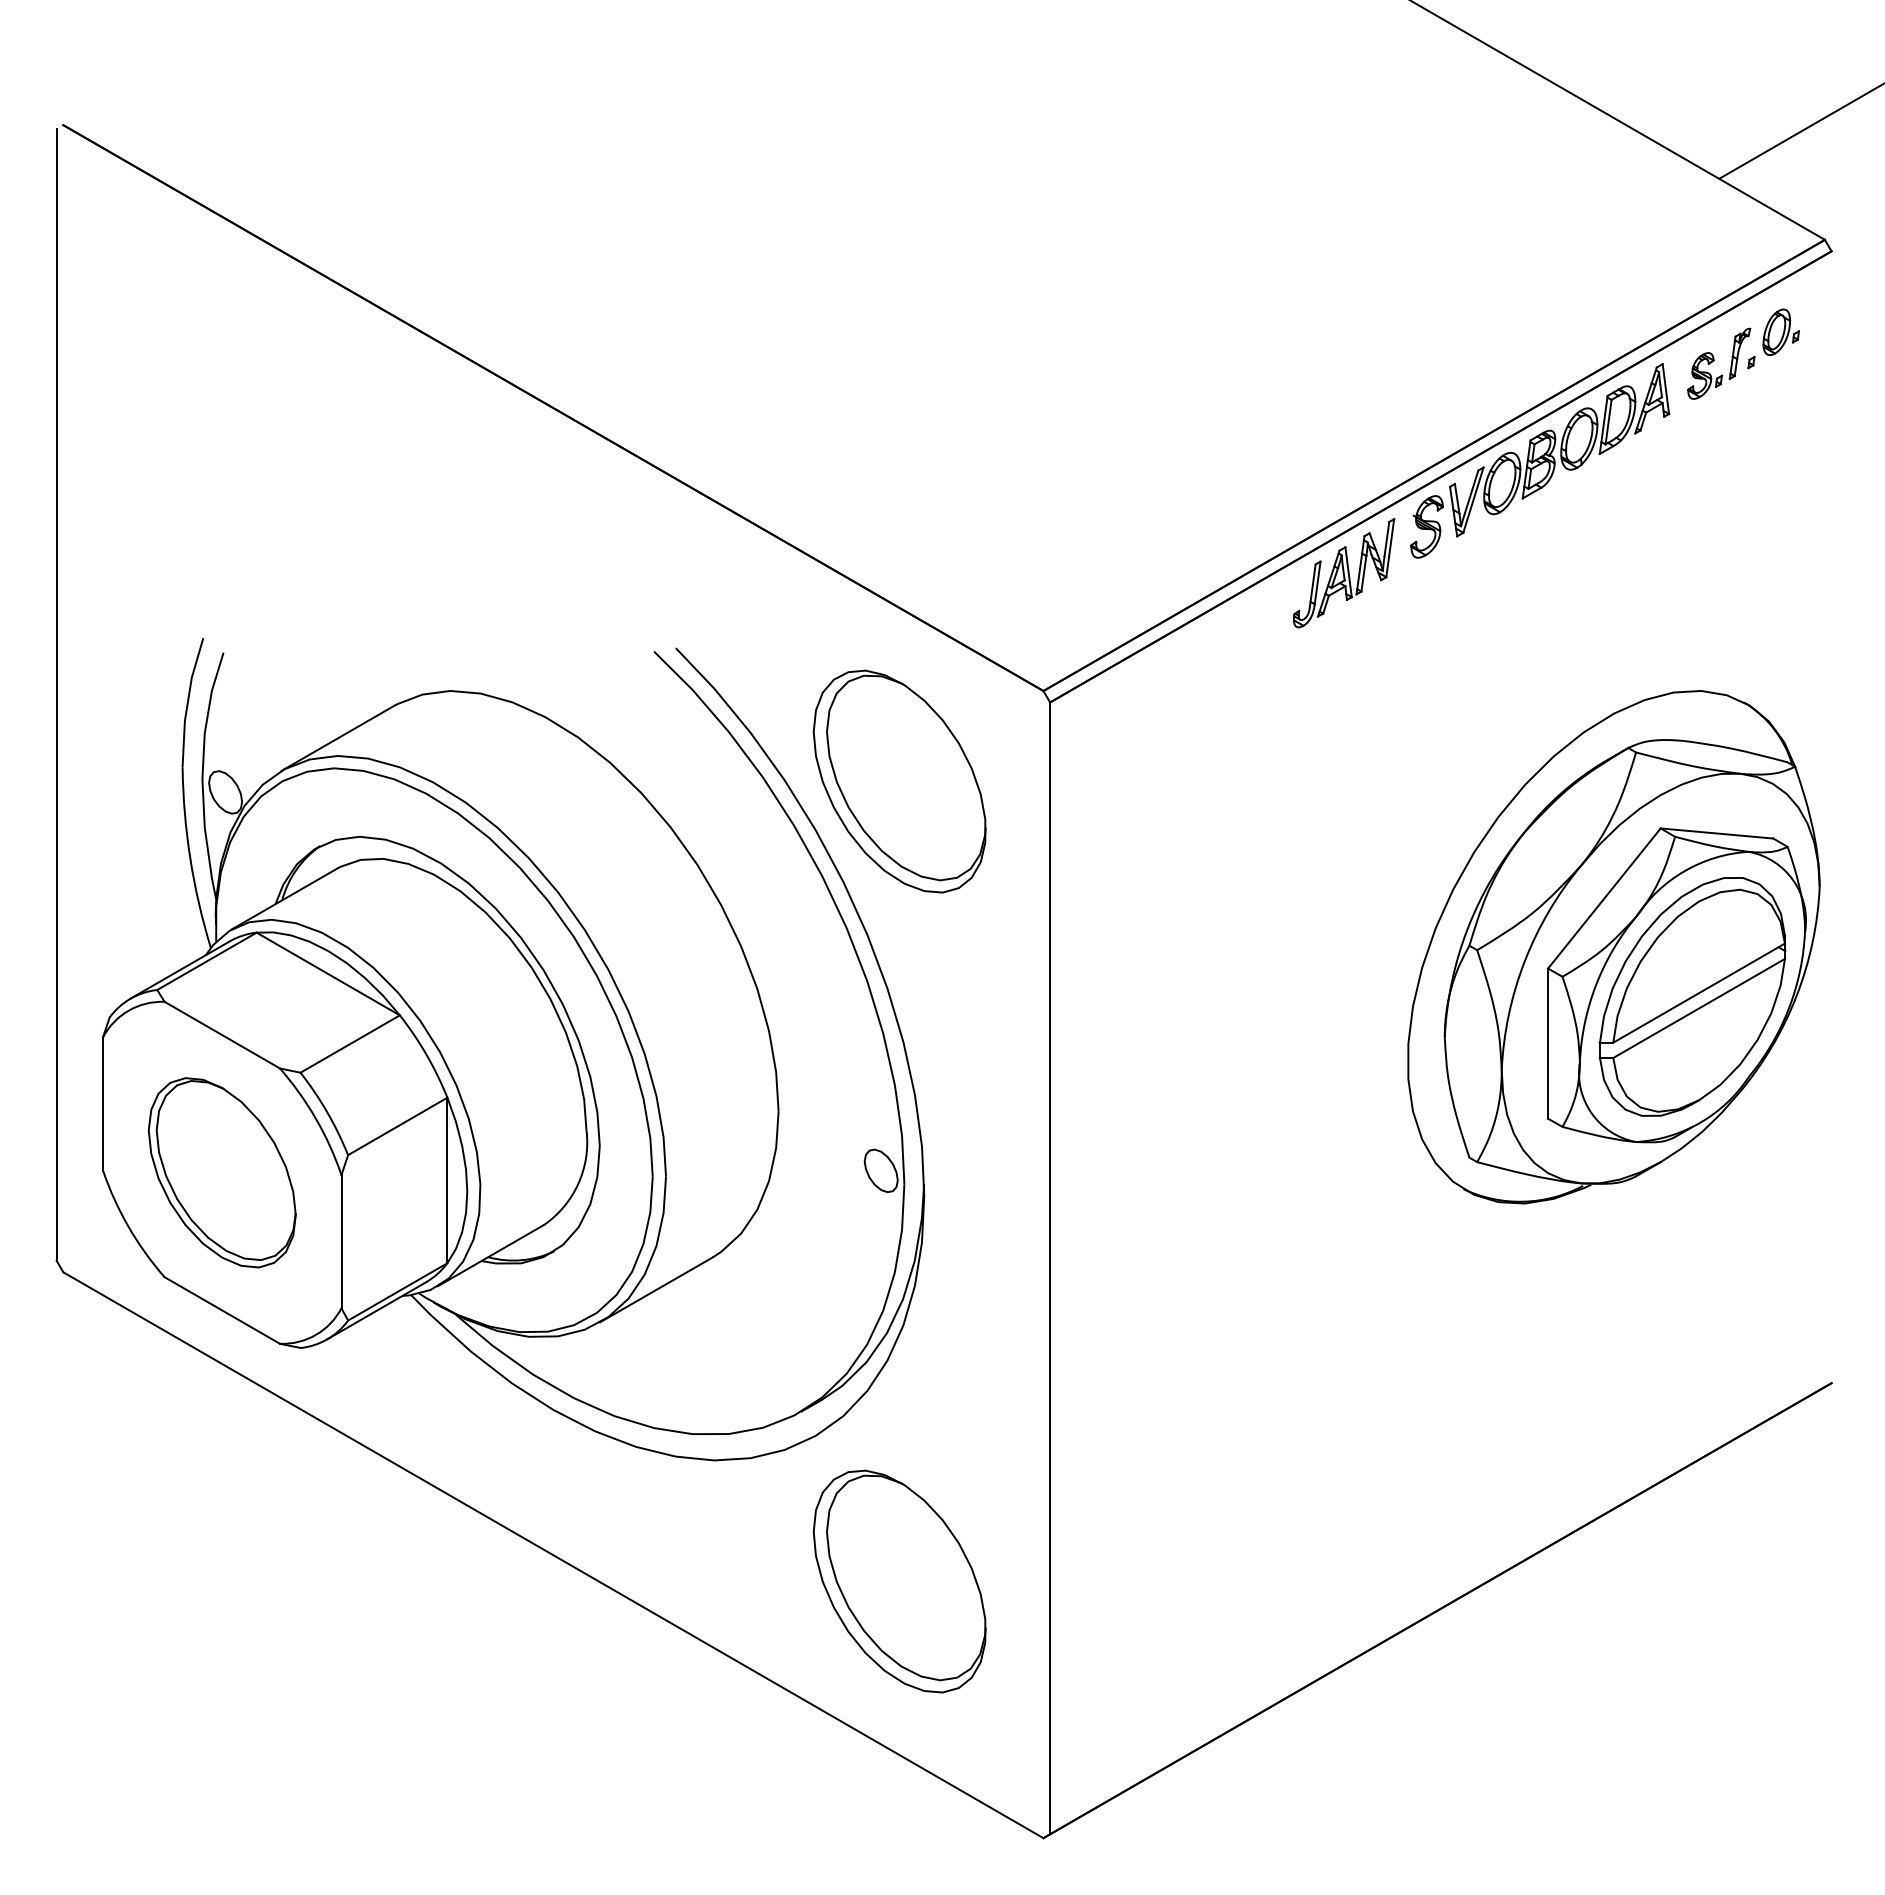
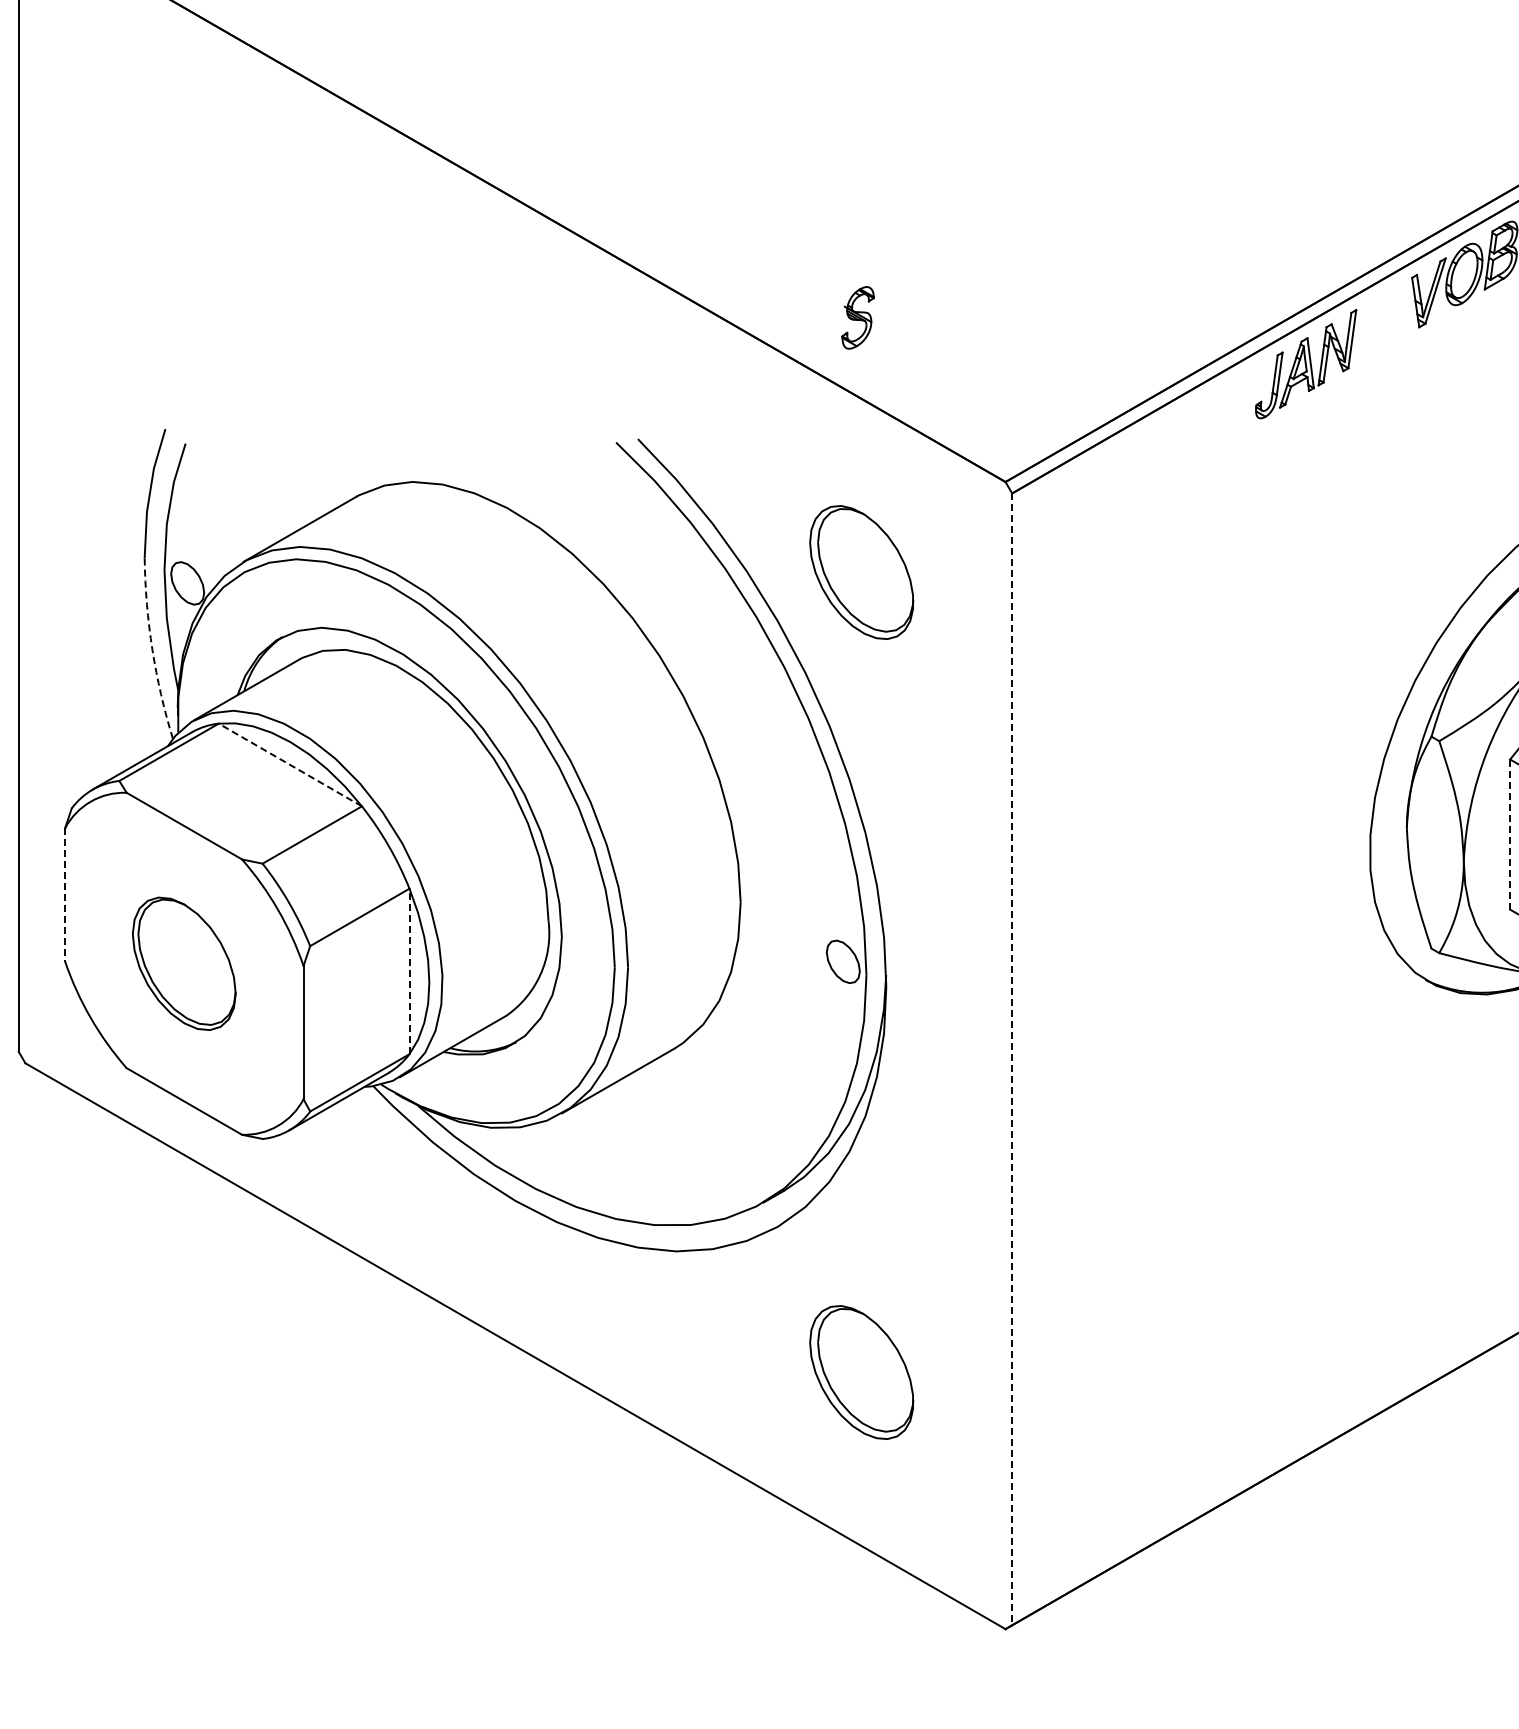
part: (1426, 526) -> (857, 317), moved
part: (899, 781) -> (861, 572), size x0.6
arc: (190, 858) -> (152, 649), solid -> dashed
line: (328, 974) -> (290, 765), solid -> dashed
line: (1548, 1044) -> (1510, 835), solid -> dashed
line: (103, 1103) -> (65, 894), solid -> dashed
part: (221, 1172) -> (183, 963), size x0.7
line: (447, 1180) -> (409, 971), solid -> dashed
line: (1050, 1268) -> (1012, 1059), solid -> dashed
part: (899, 1581) -> (861, 1372), size x0.6

